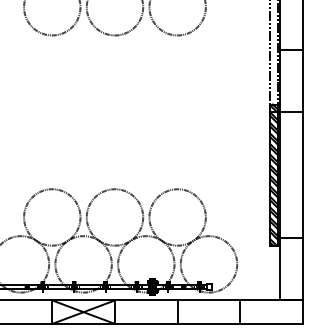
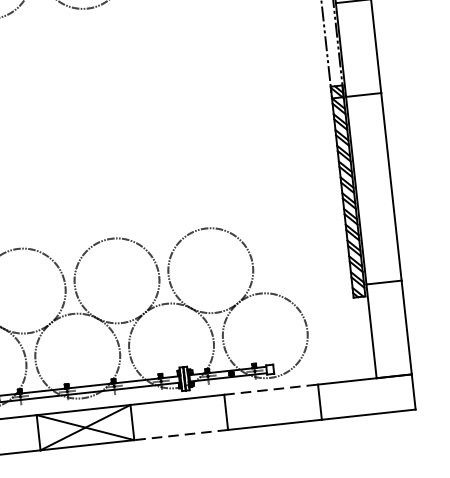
line: (209, 300) -> (271, 389), solid -> dashed
line: (145, 323) -> (179, 434), solid -> dashed

